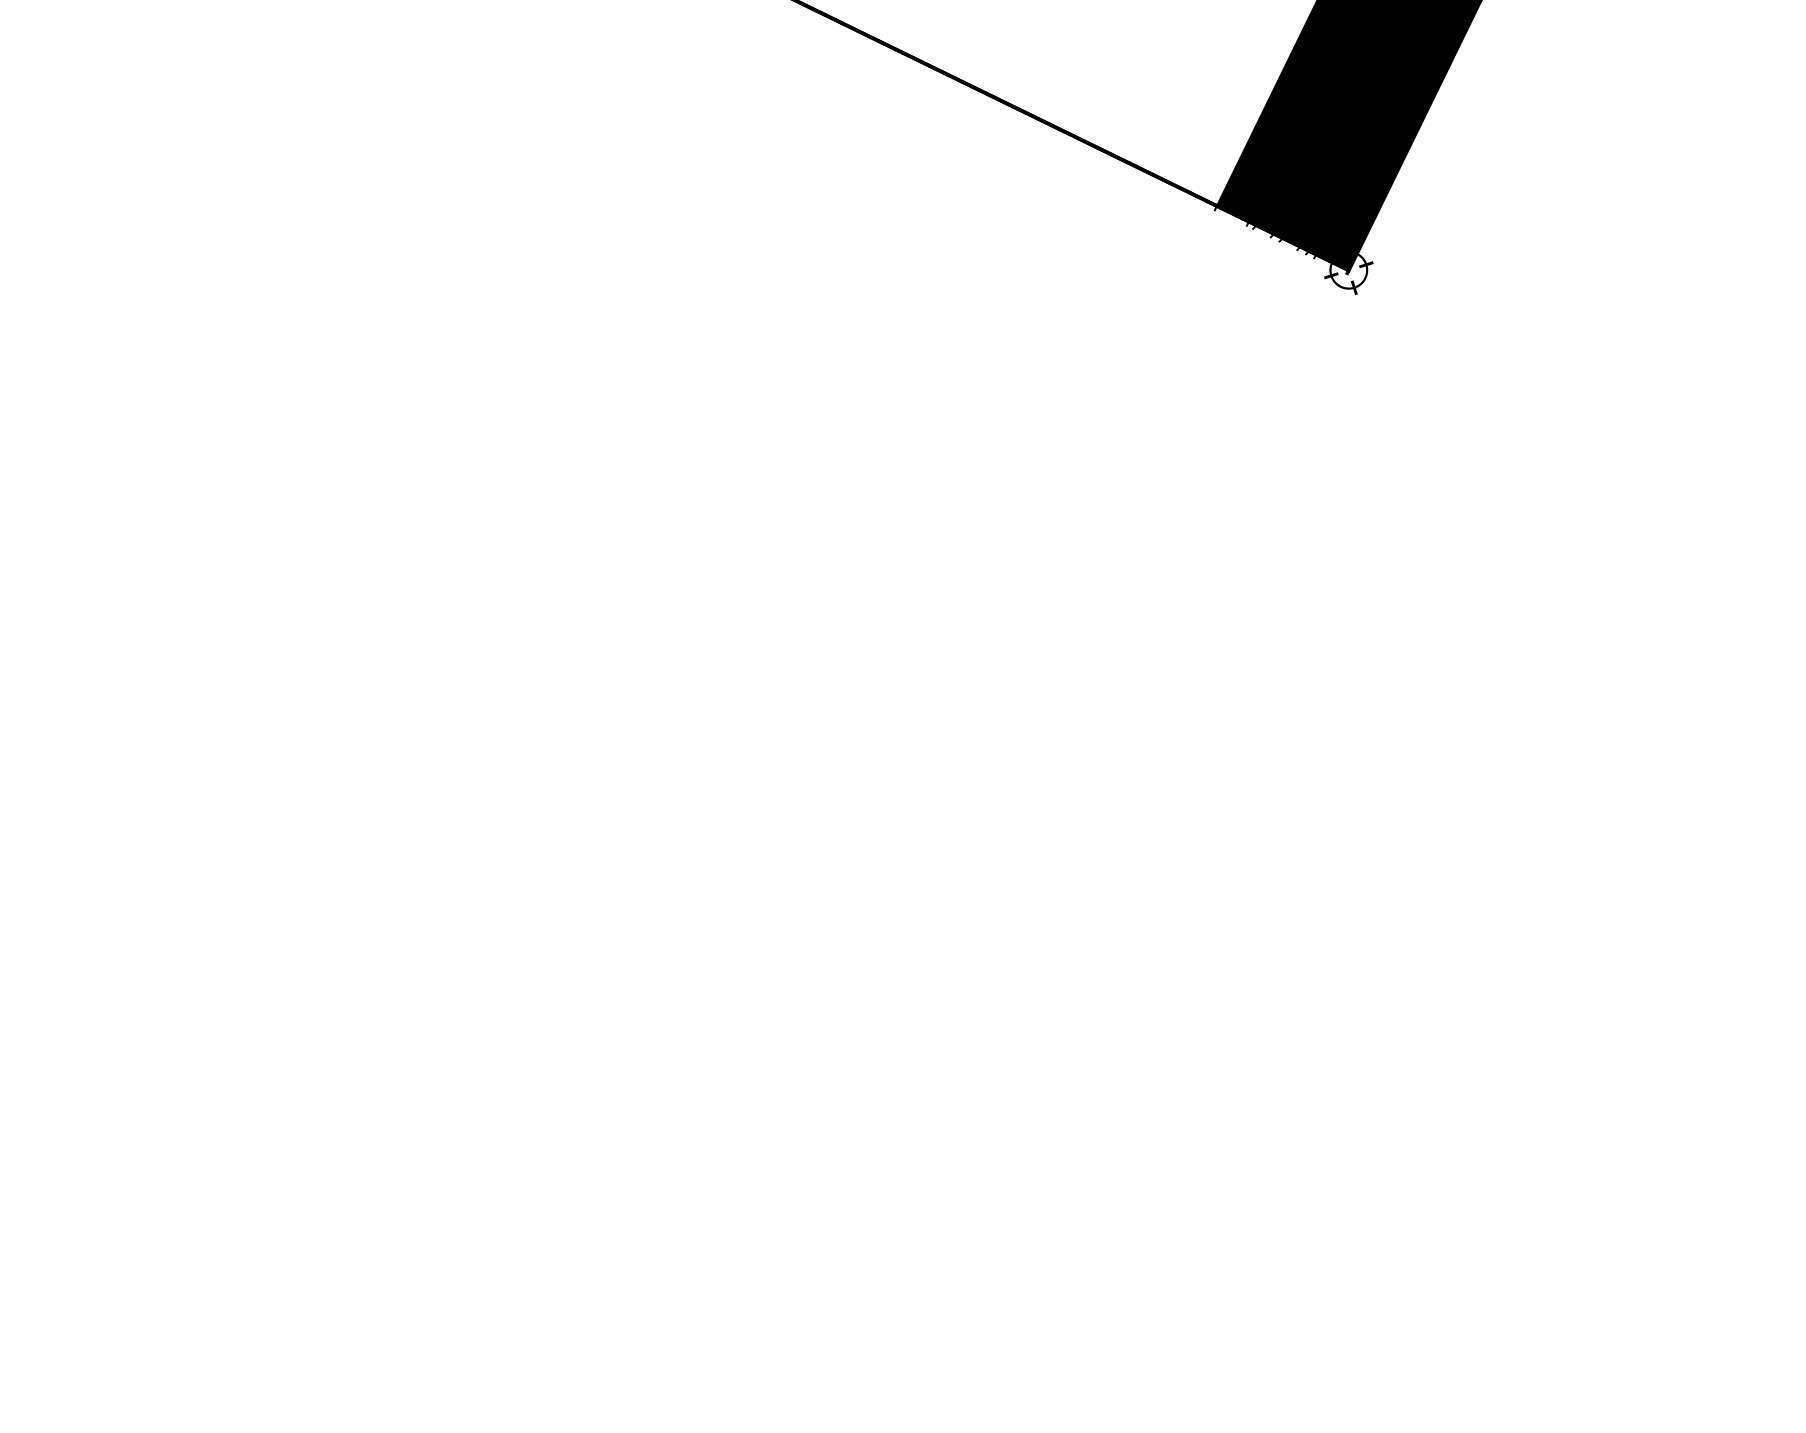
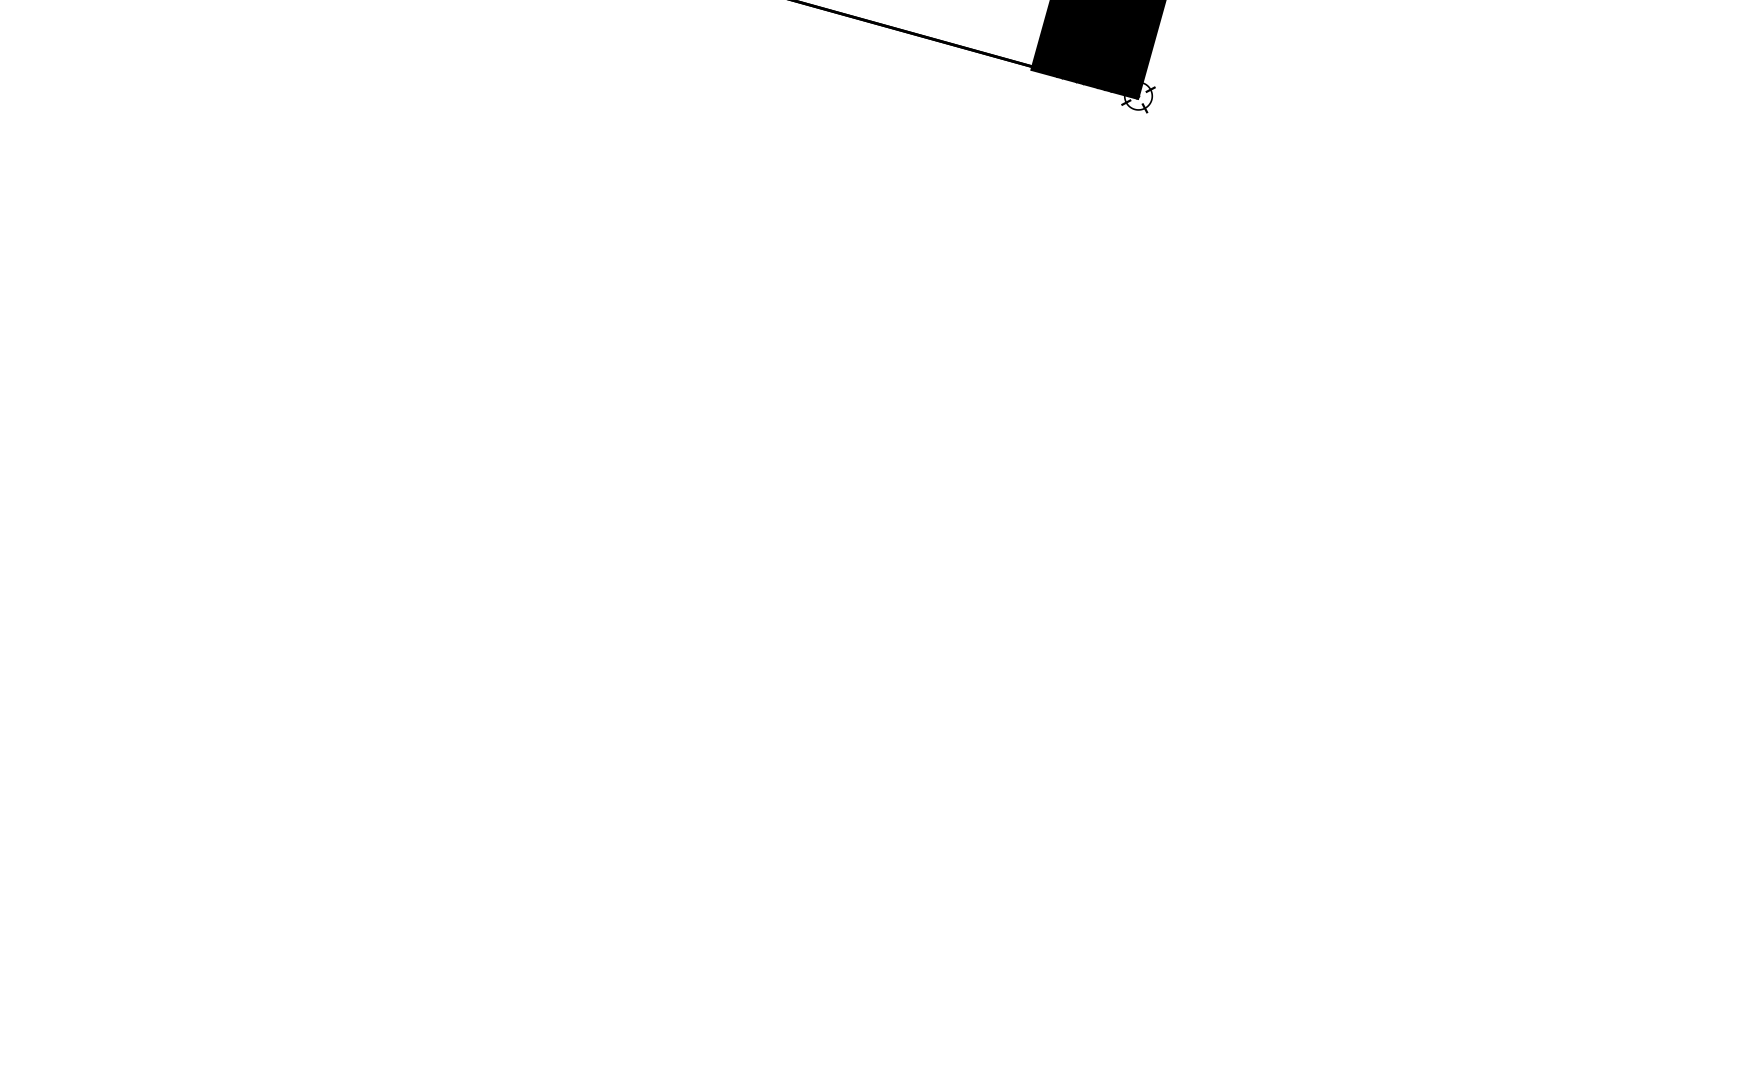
fill: (1281, 239) -> (1084, 82), added

